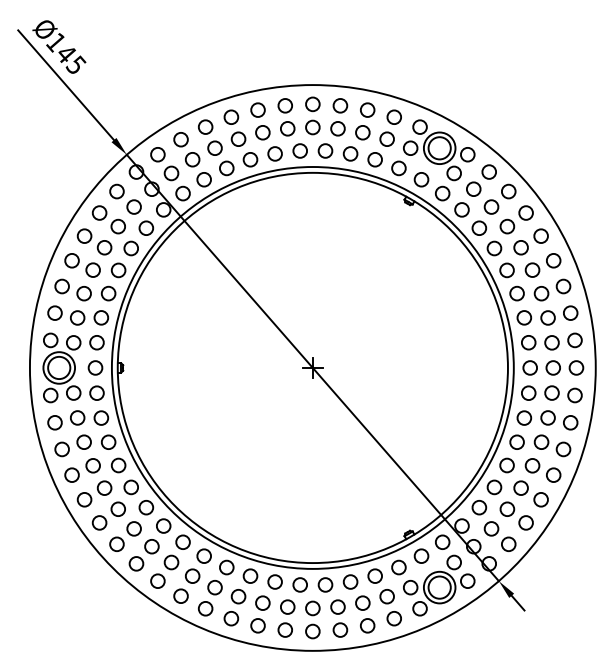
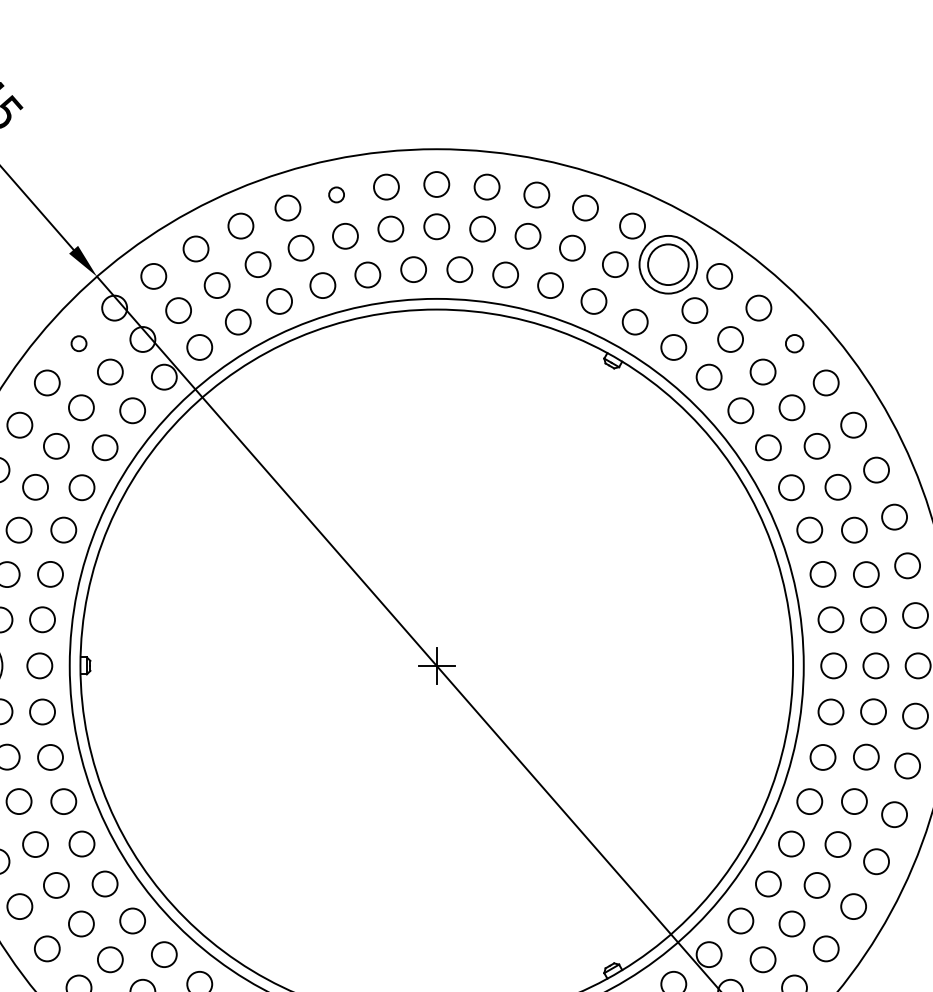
circle: (257, 109) -> (335, 193), size x0.6
circle: (116, 191) -> (78, 343), size x0.6
circle: (508, 191) -> (794, 343), size x0.7

